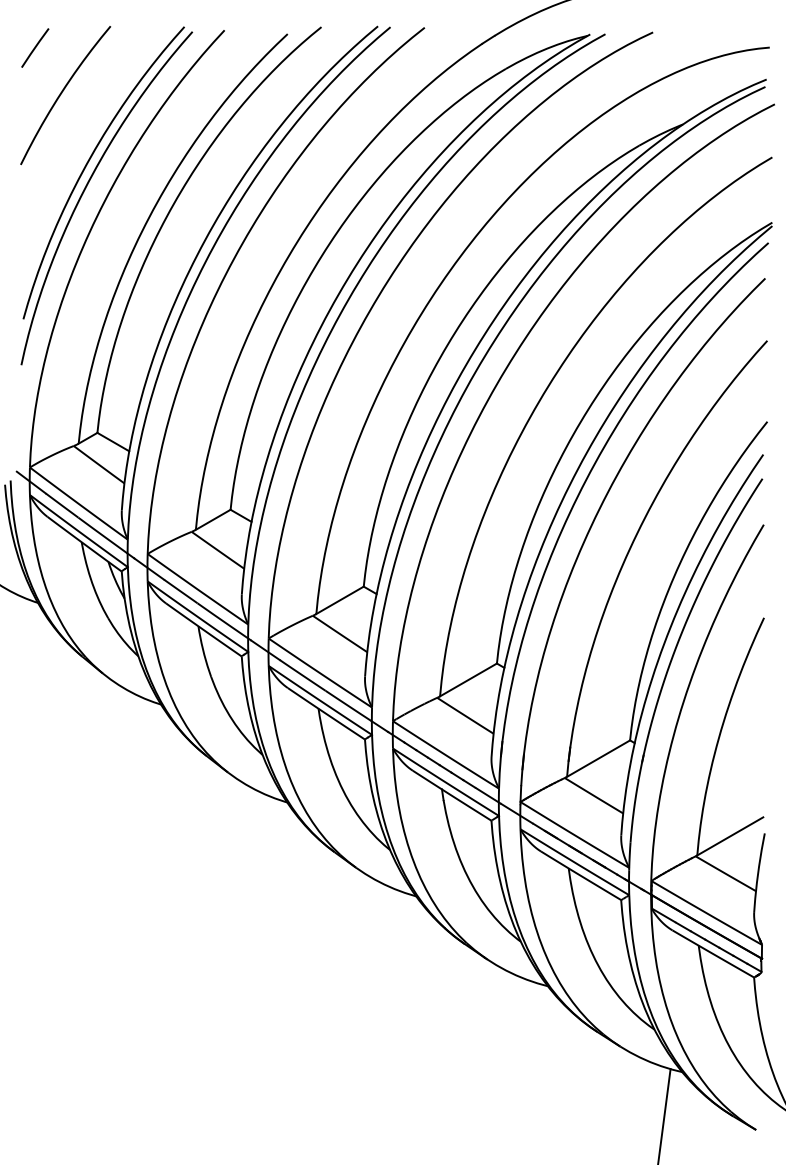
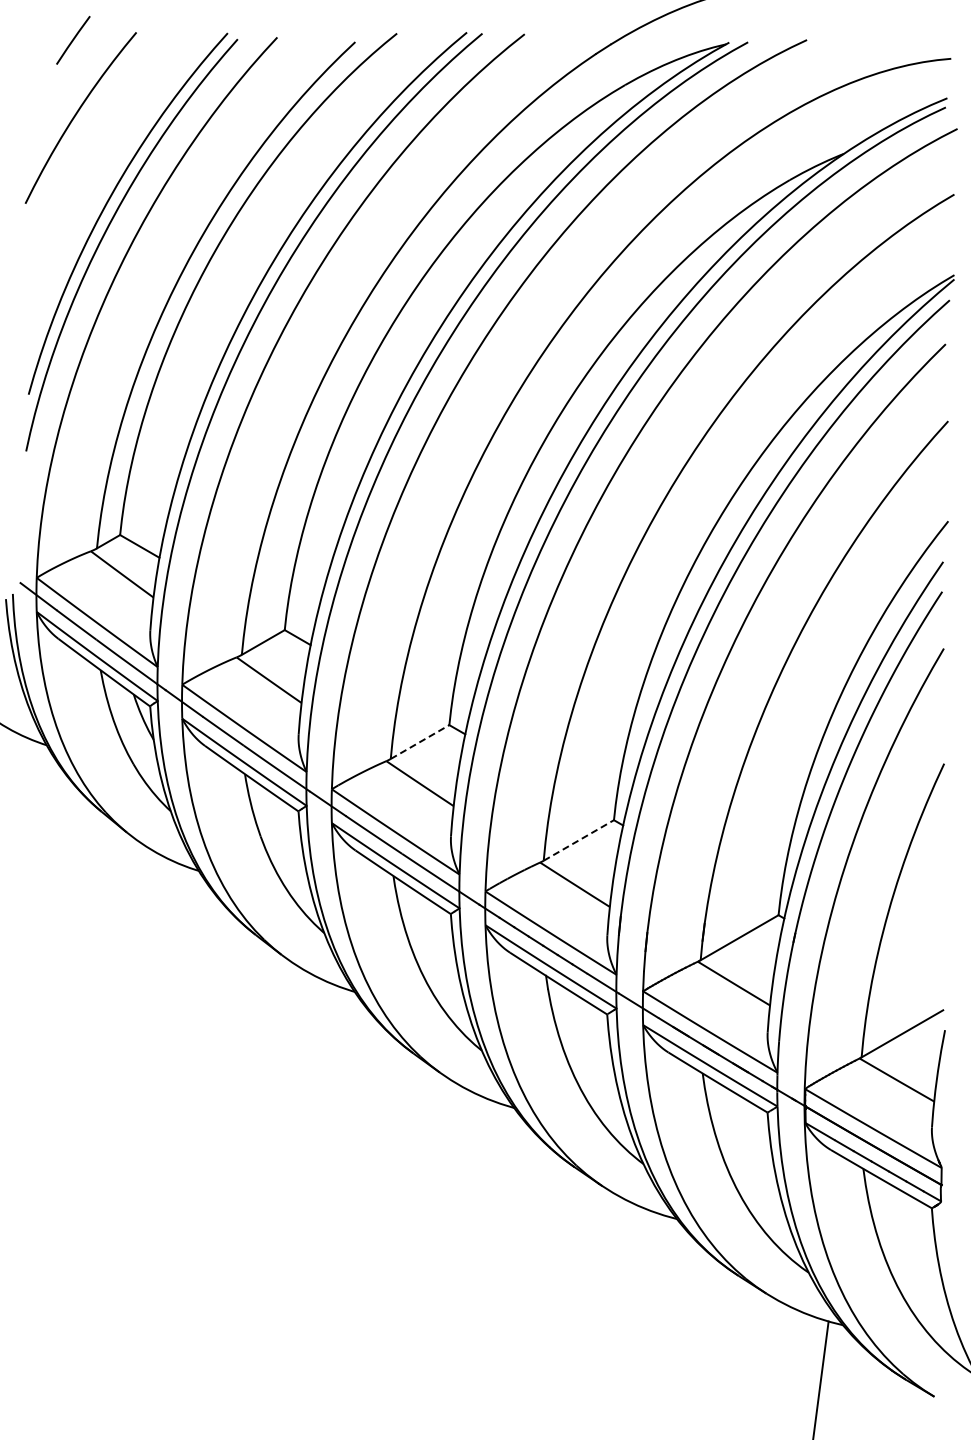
line: (35, 48) -> (73, 40), moved
line: (340, 600) -> (420, 742), solid -> dashed
line: (468, 679) -> (578, 840), solid -> dashed

